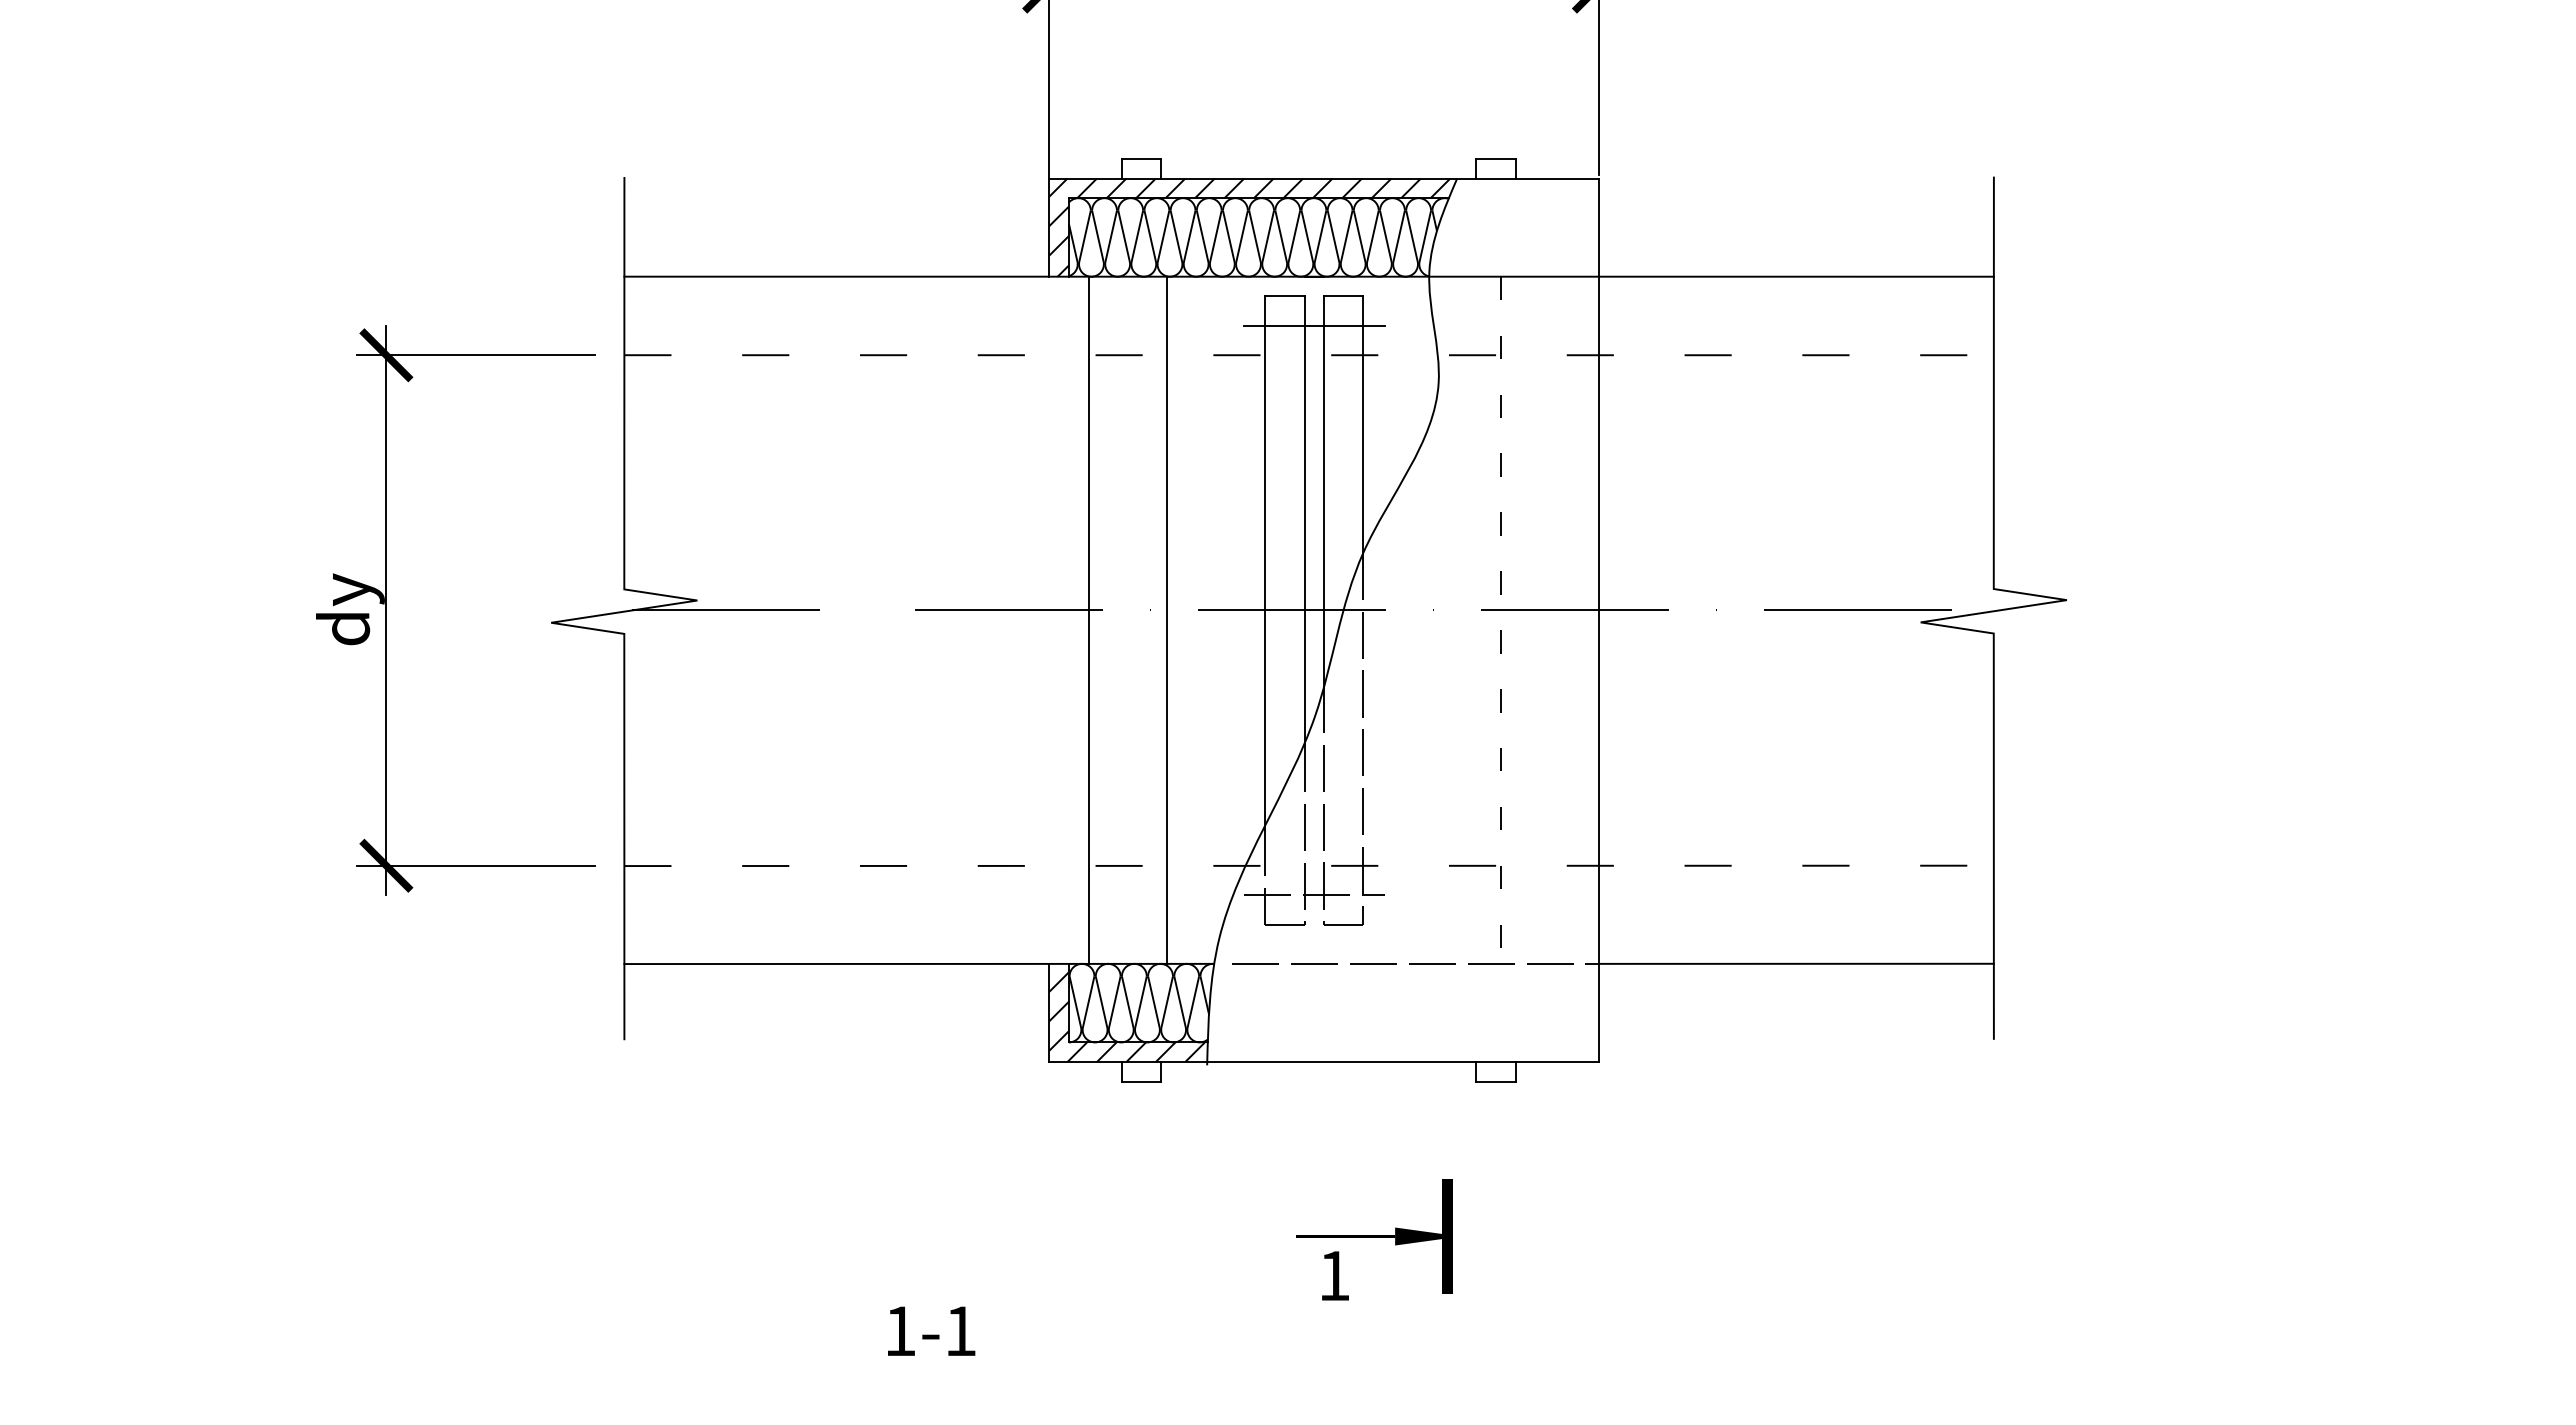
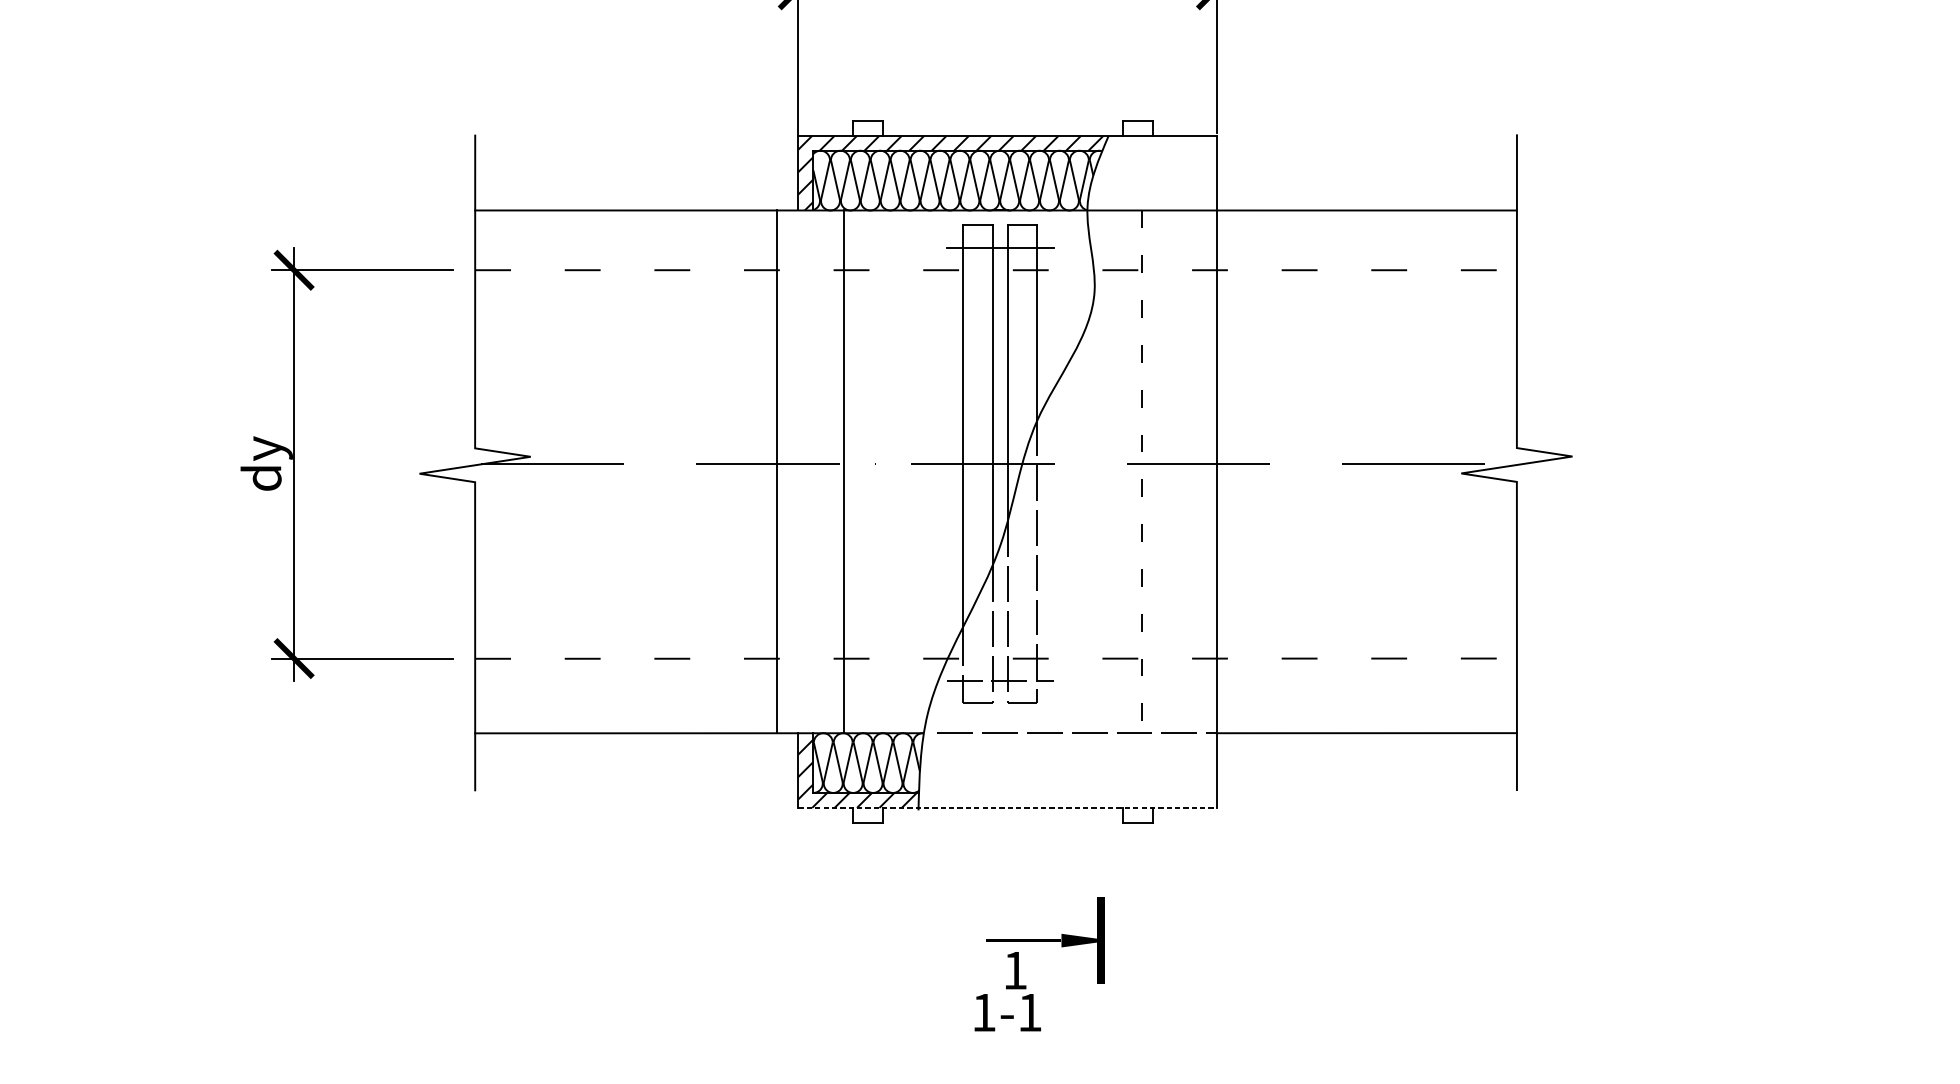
line: (1088, 619) -> (776, 471), moved
line: (1167, 619) -> (844, 471), moved
line: (1324, 1062) -> (1007, 808), solid -> dashed
text: (931, 1330) -> (1007, 1012), moved

